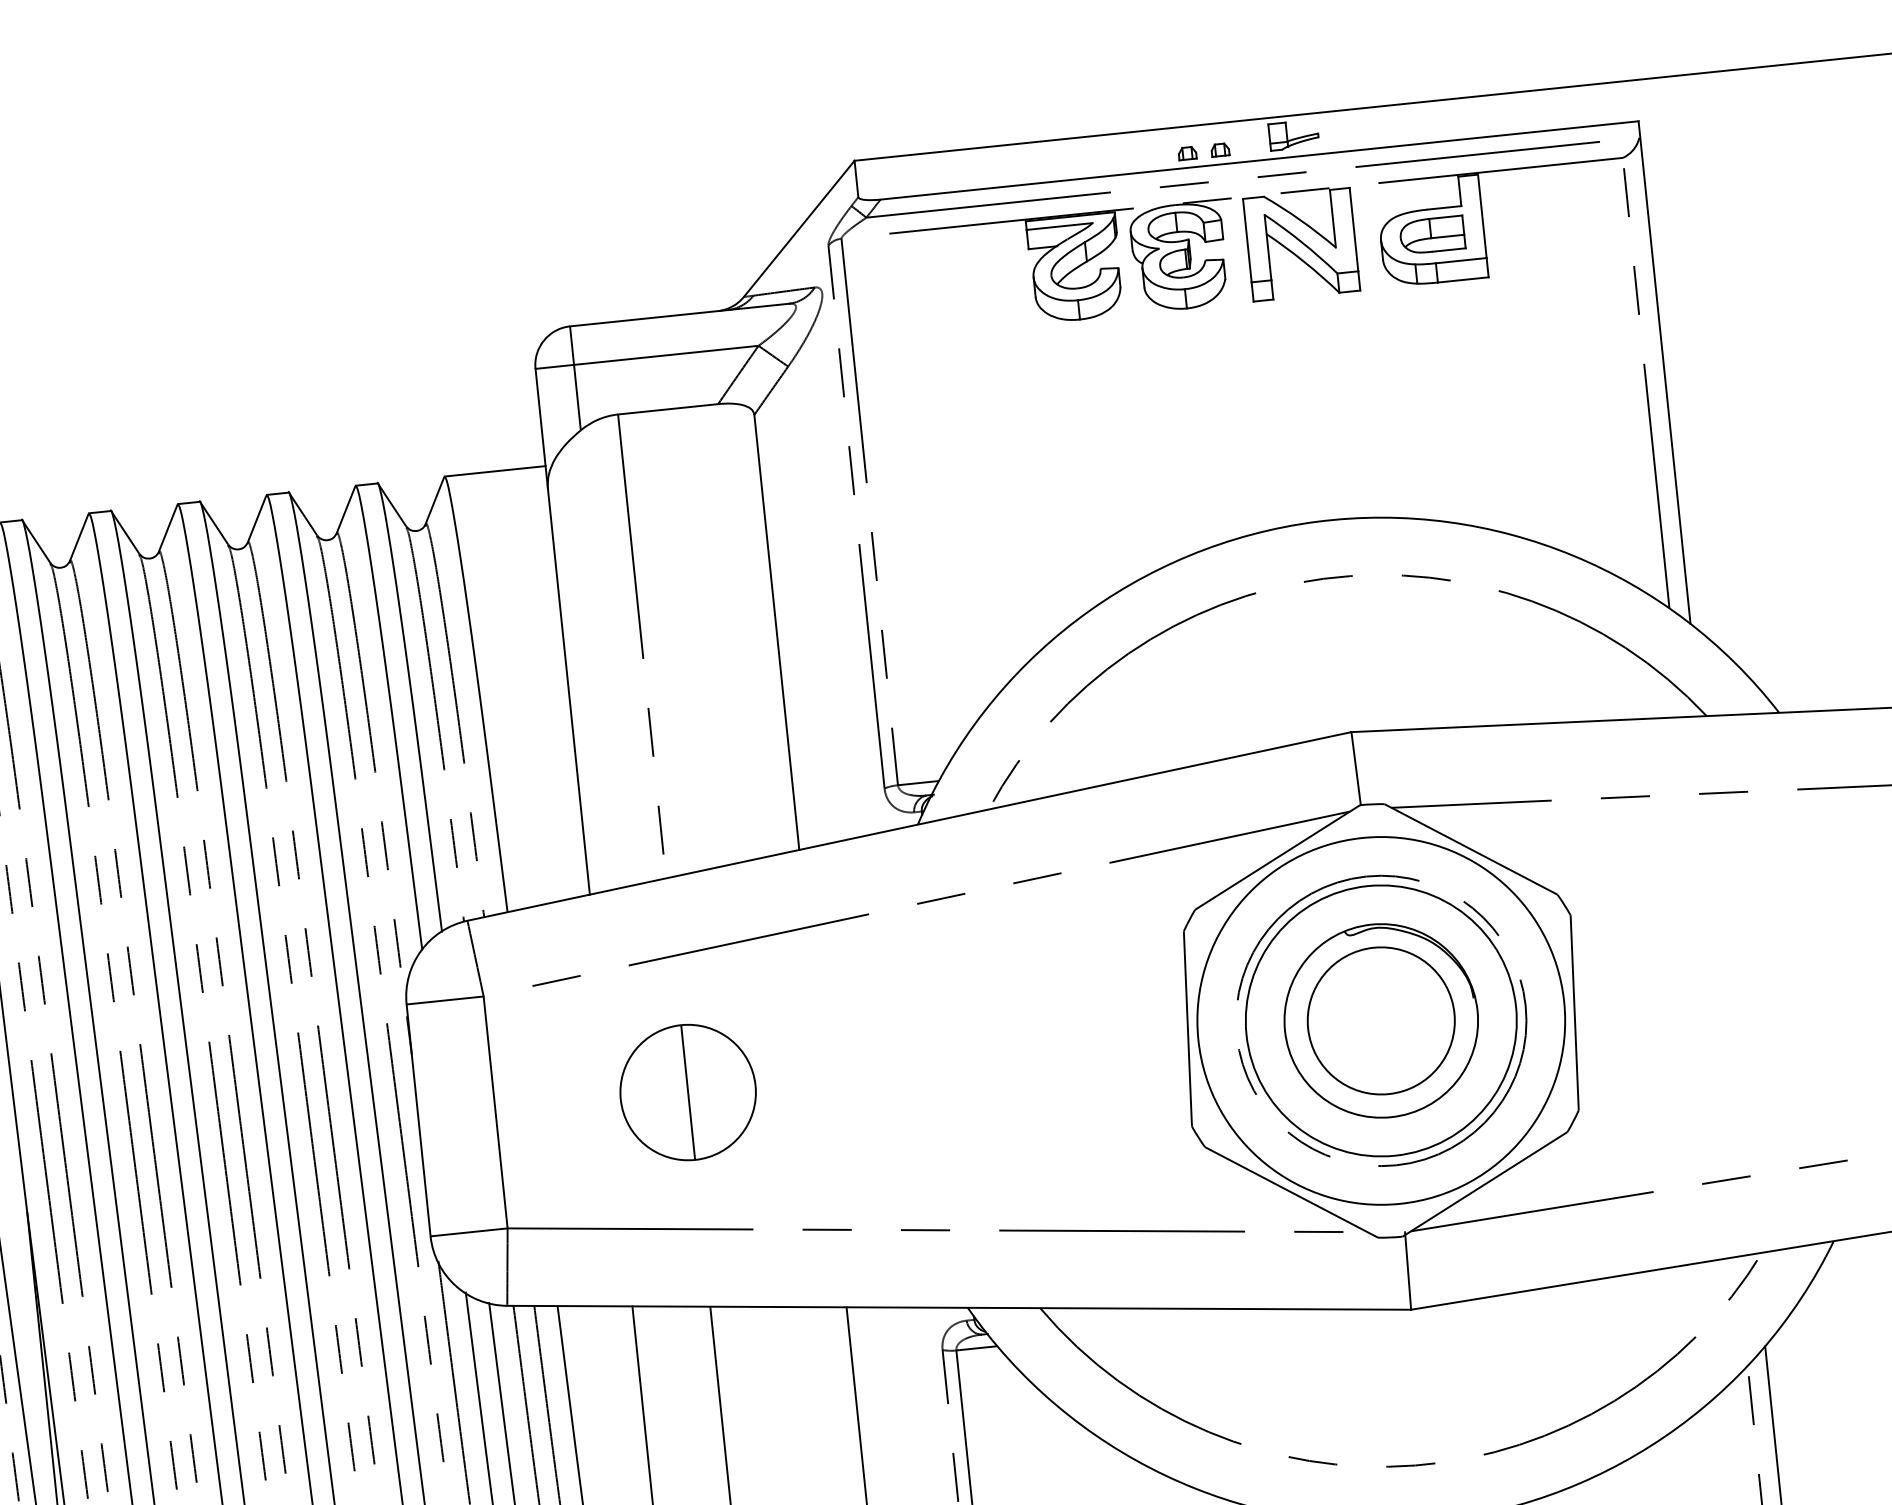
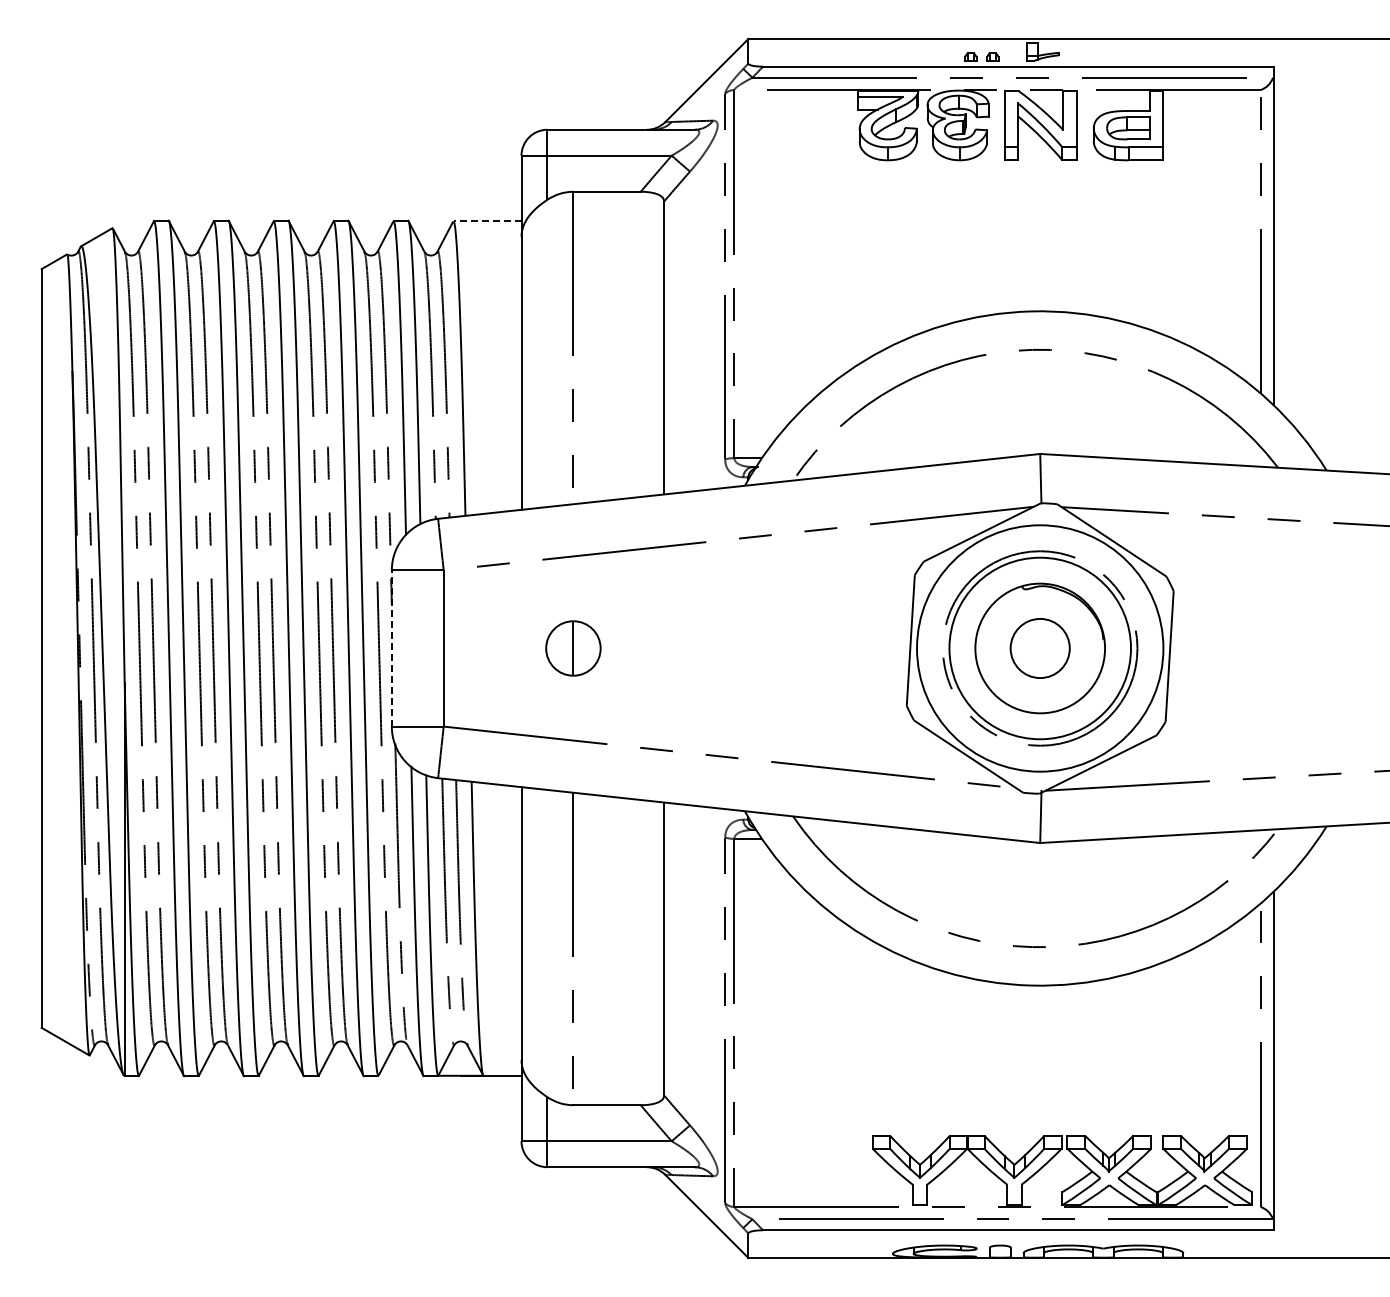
line: (495, 471) -> (487, 221), solid -> dashed
circle: (1380, 1021) -> (1039, 648), size x0.6
part: (688, 1092) -> (573, 648), size x0.6
line: (418, 1120) -> (391, 648), solid -> dashed

